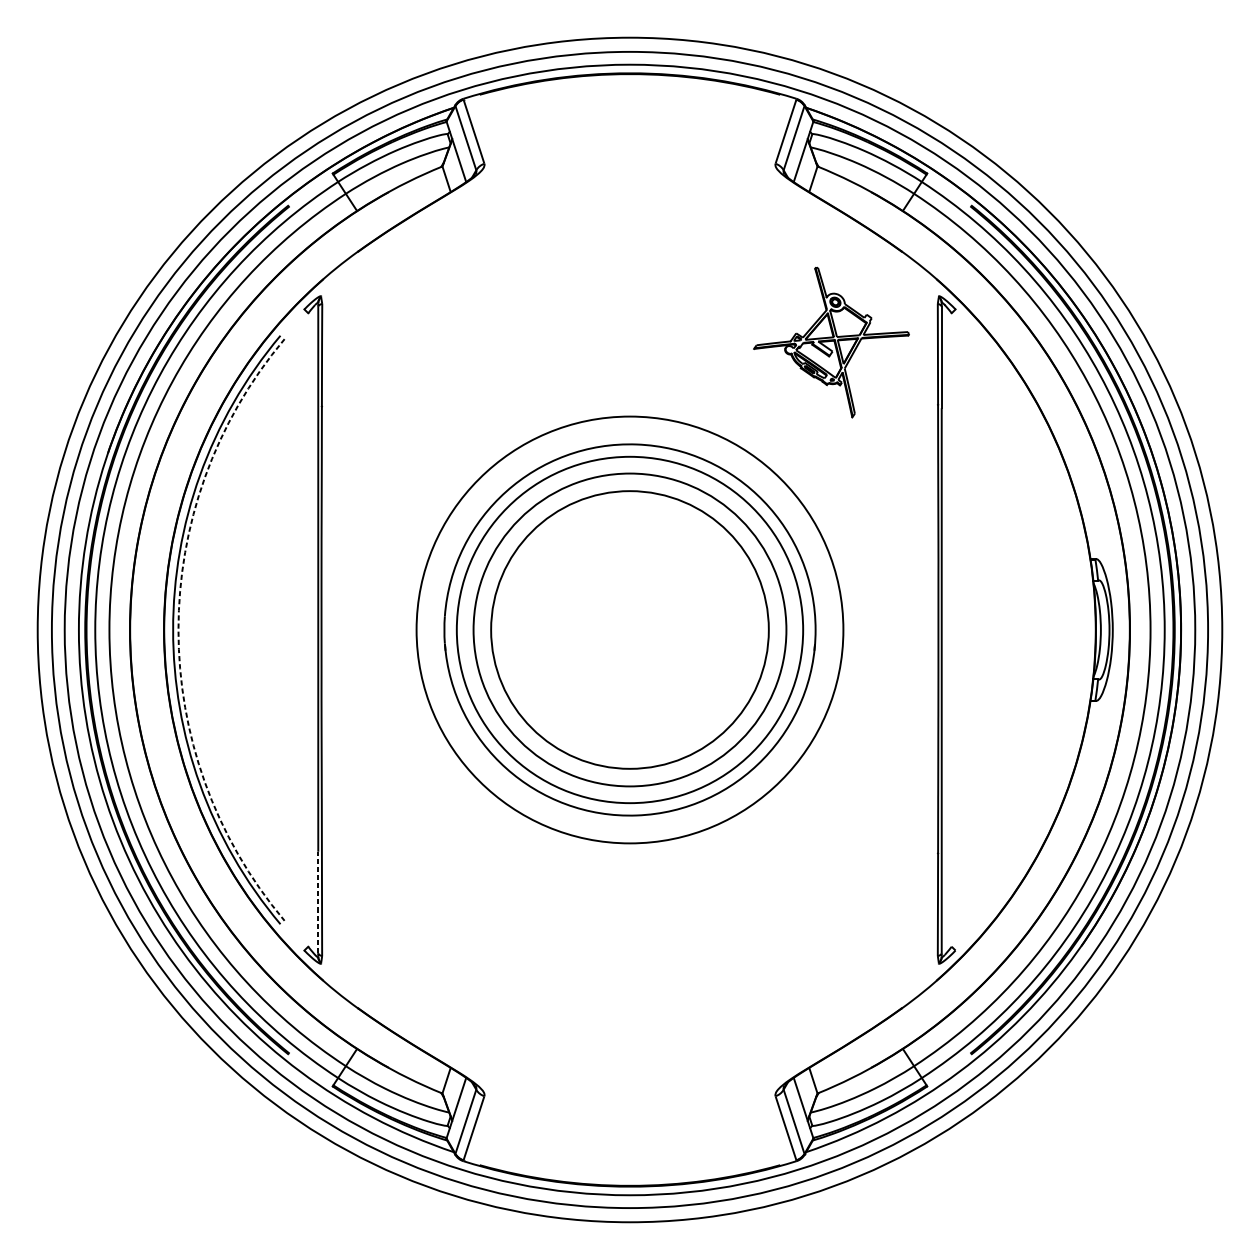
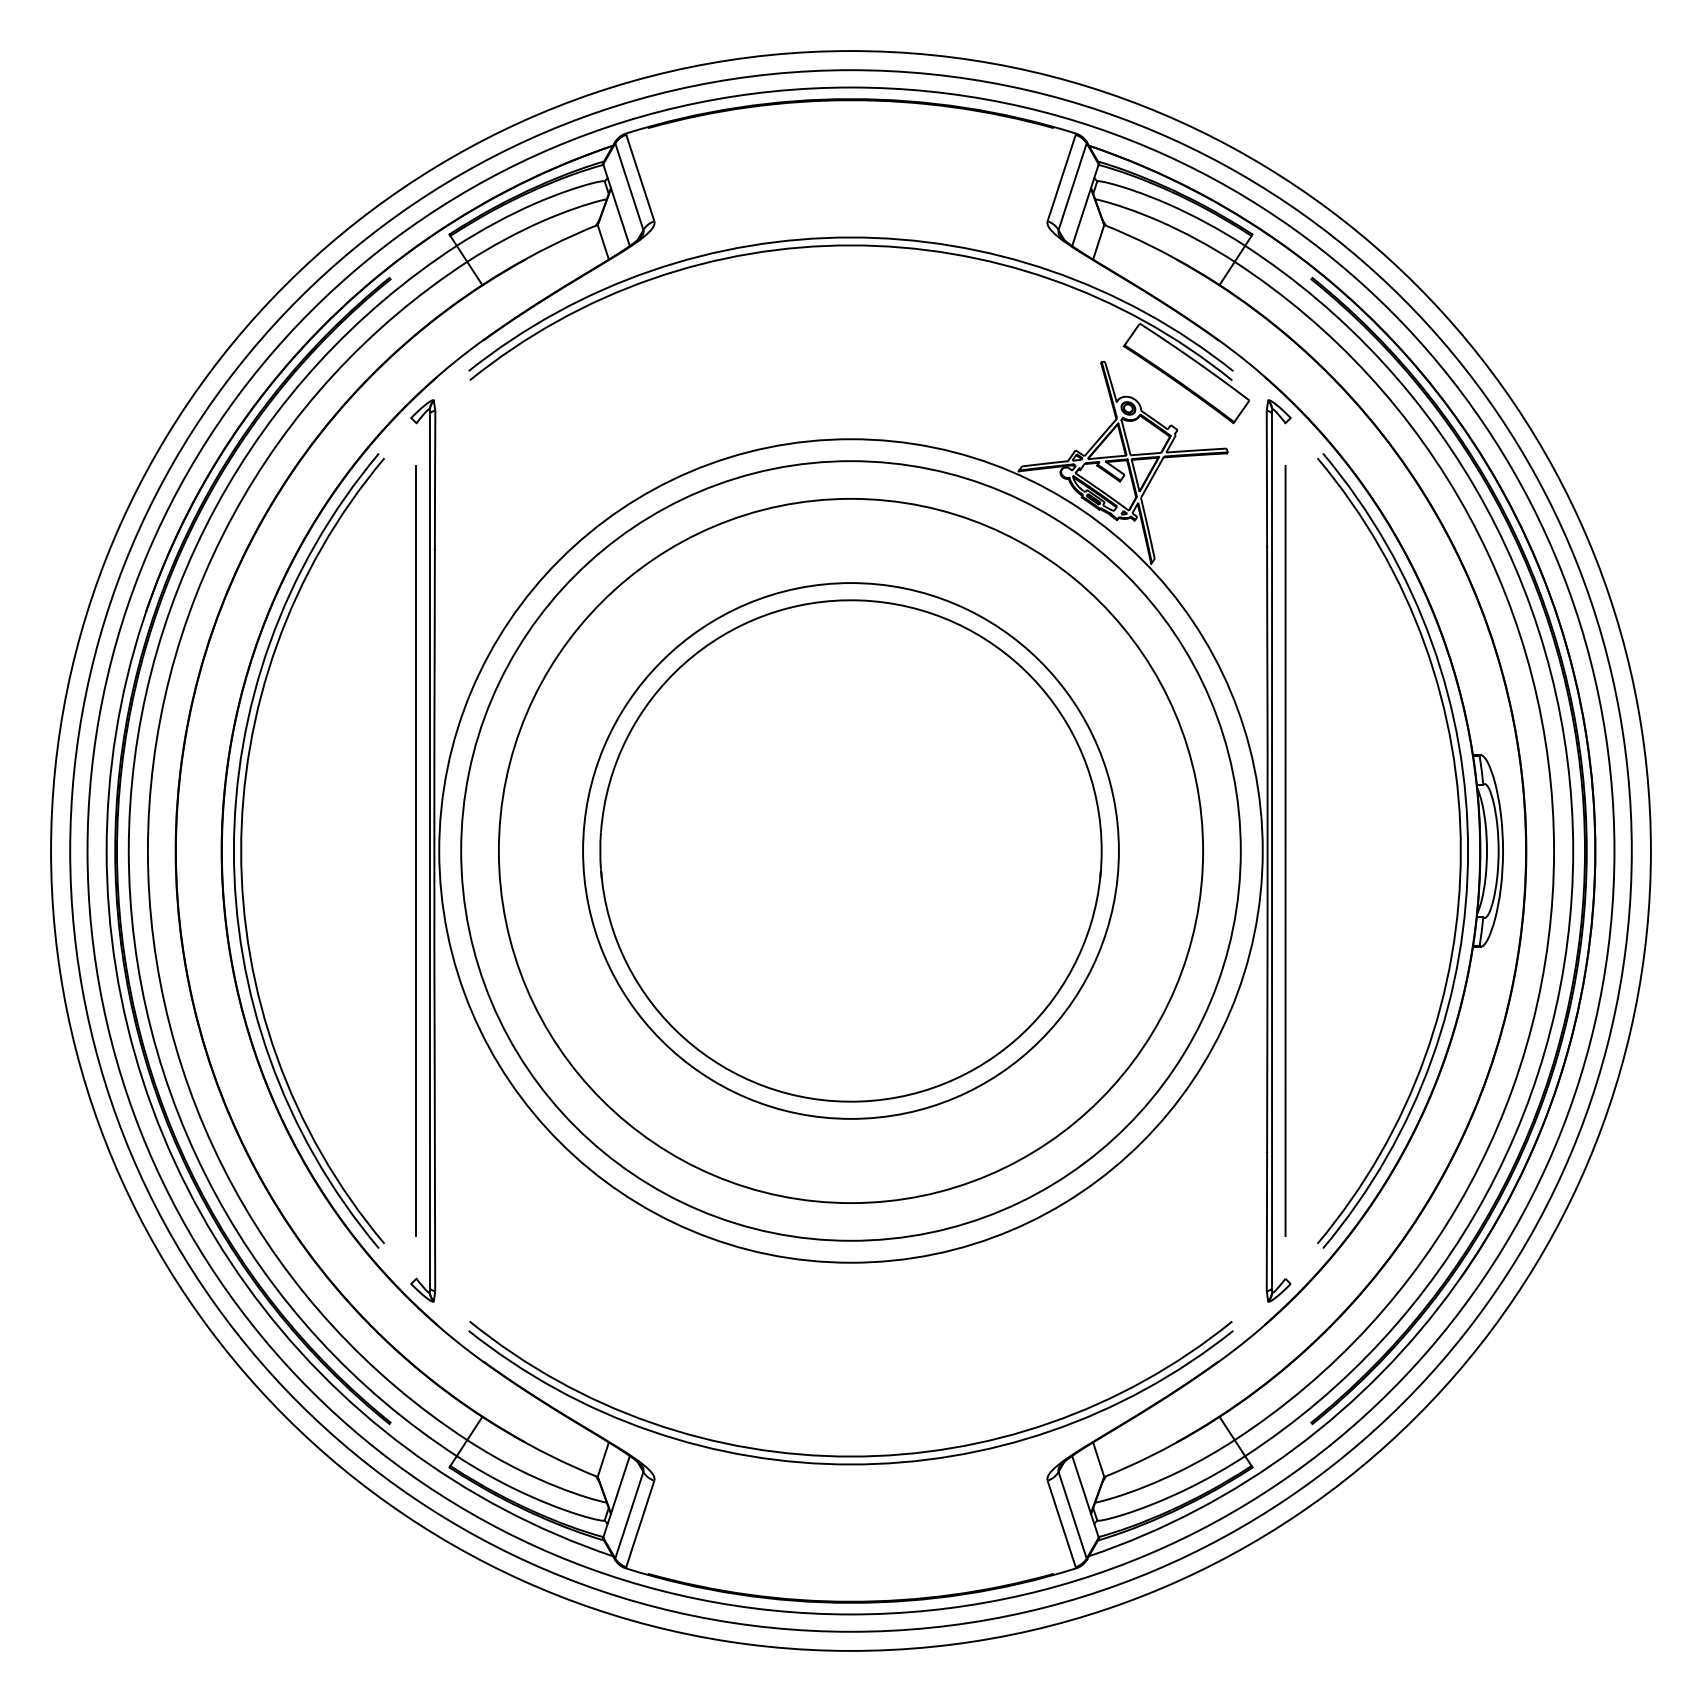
part: (635, 182) -> (858, 246), added
arc: (178, 629) -> (241, 850), dashed -> solid
line: (308, 629) -> (416, 850), added
circle: (629, 629) -> (850, 850), size x1.43
circle: (629, 629) -> (850, 850), size x1.43
circle: (629, 629) -> (850, 850), size x1.67
circle: (629, 629) -> (850, 850), size x1.67
line: (951, 629) -> (1285, 850), added
part: (1080, 629) -> (1459, 850), added
line: (317, 902) -> (429, 1219), dashed -> solid
part: (629, 1077) -> (850, 1455), added

